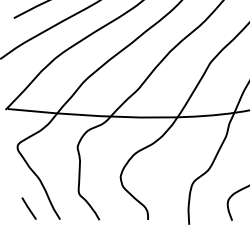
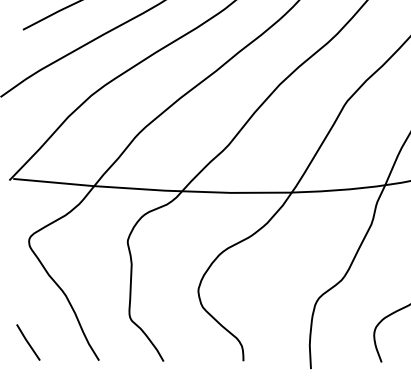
line: (28, 208) -> (27, 342), moved

